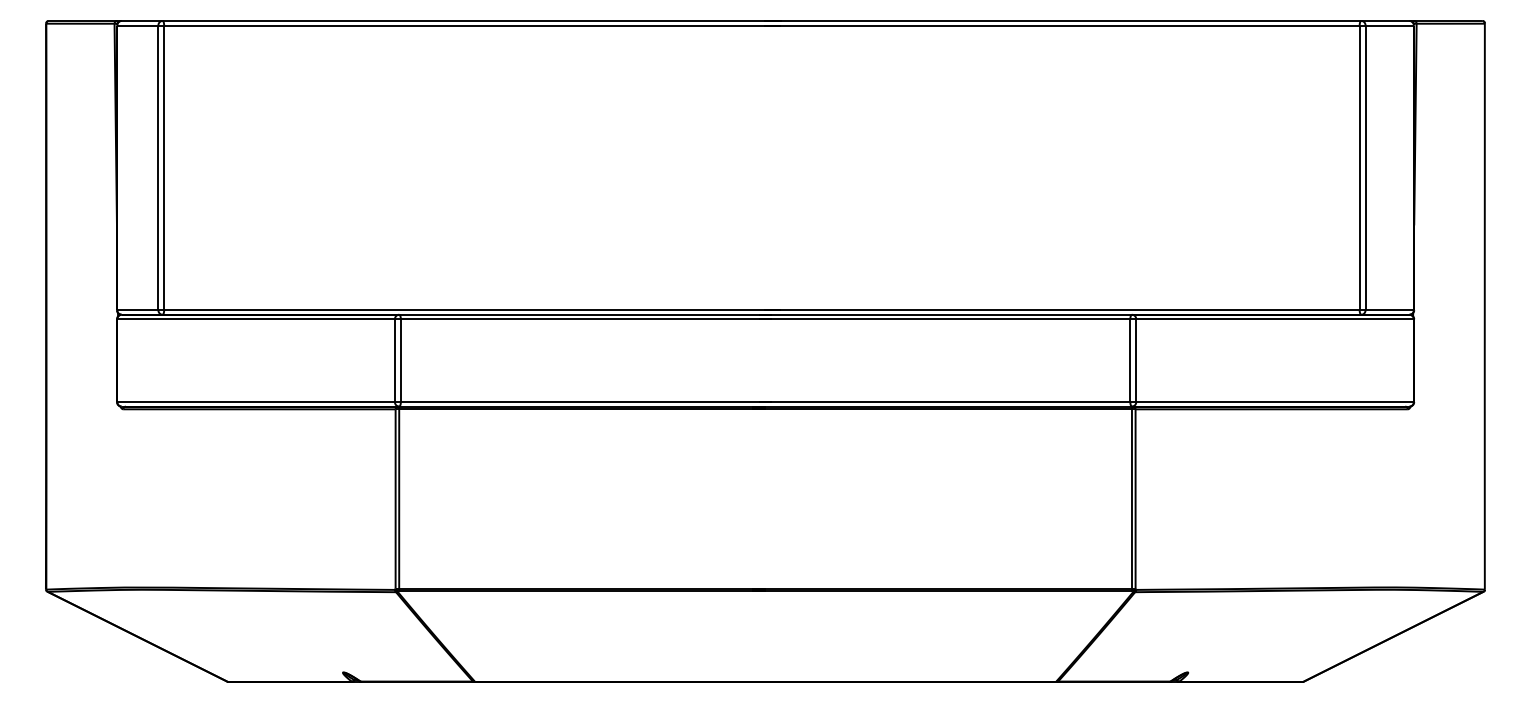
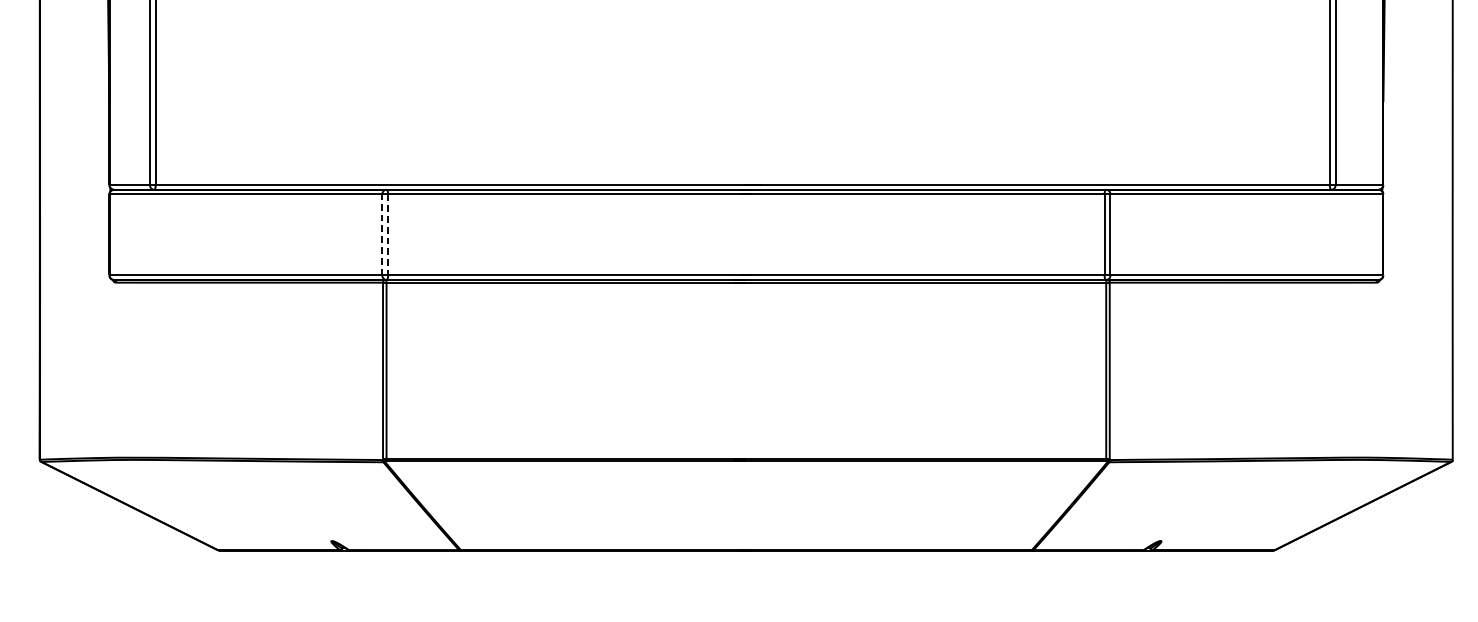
line: (394, 360) -> (381, 234), solid -> dashed
line: (400, 361) -> (387, 235), solid -> dashed

